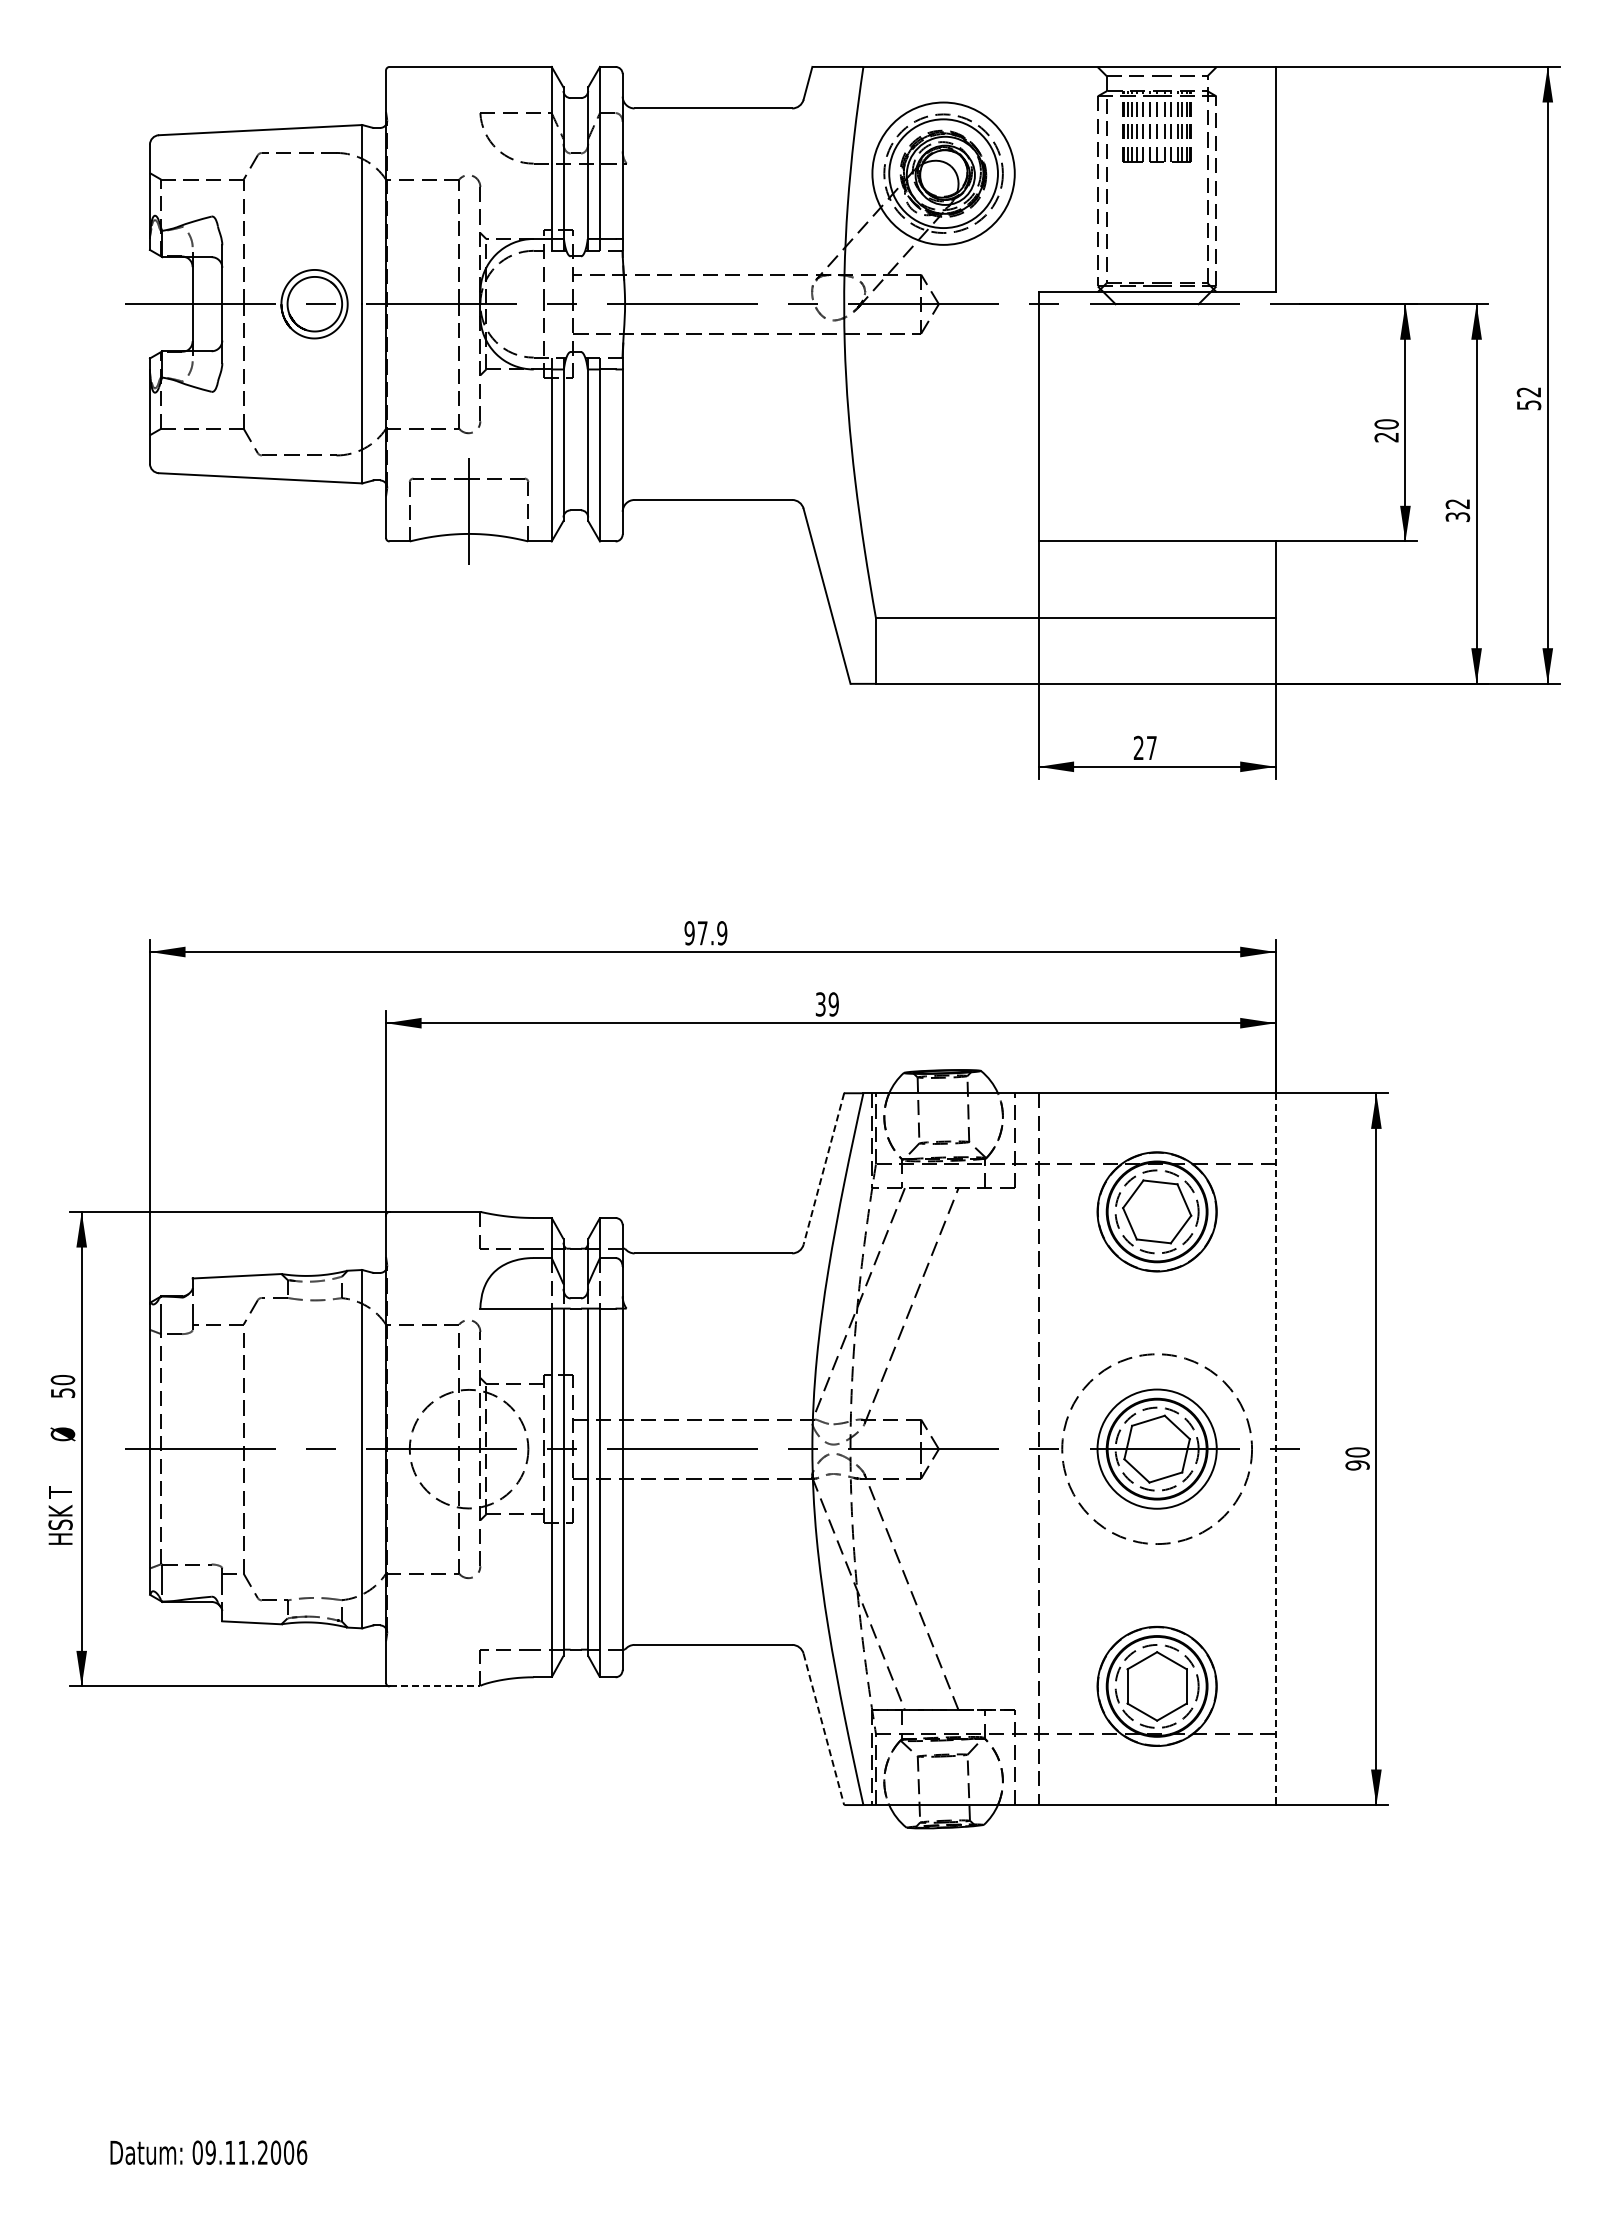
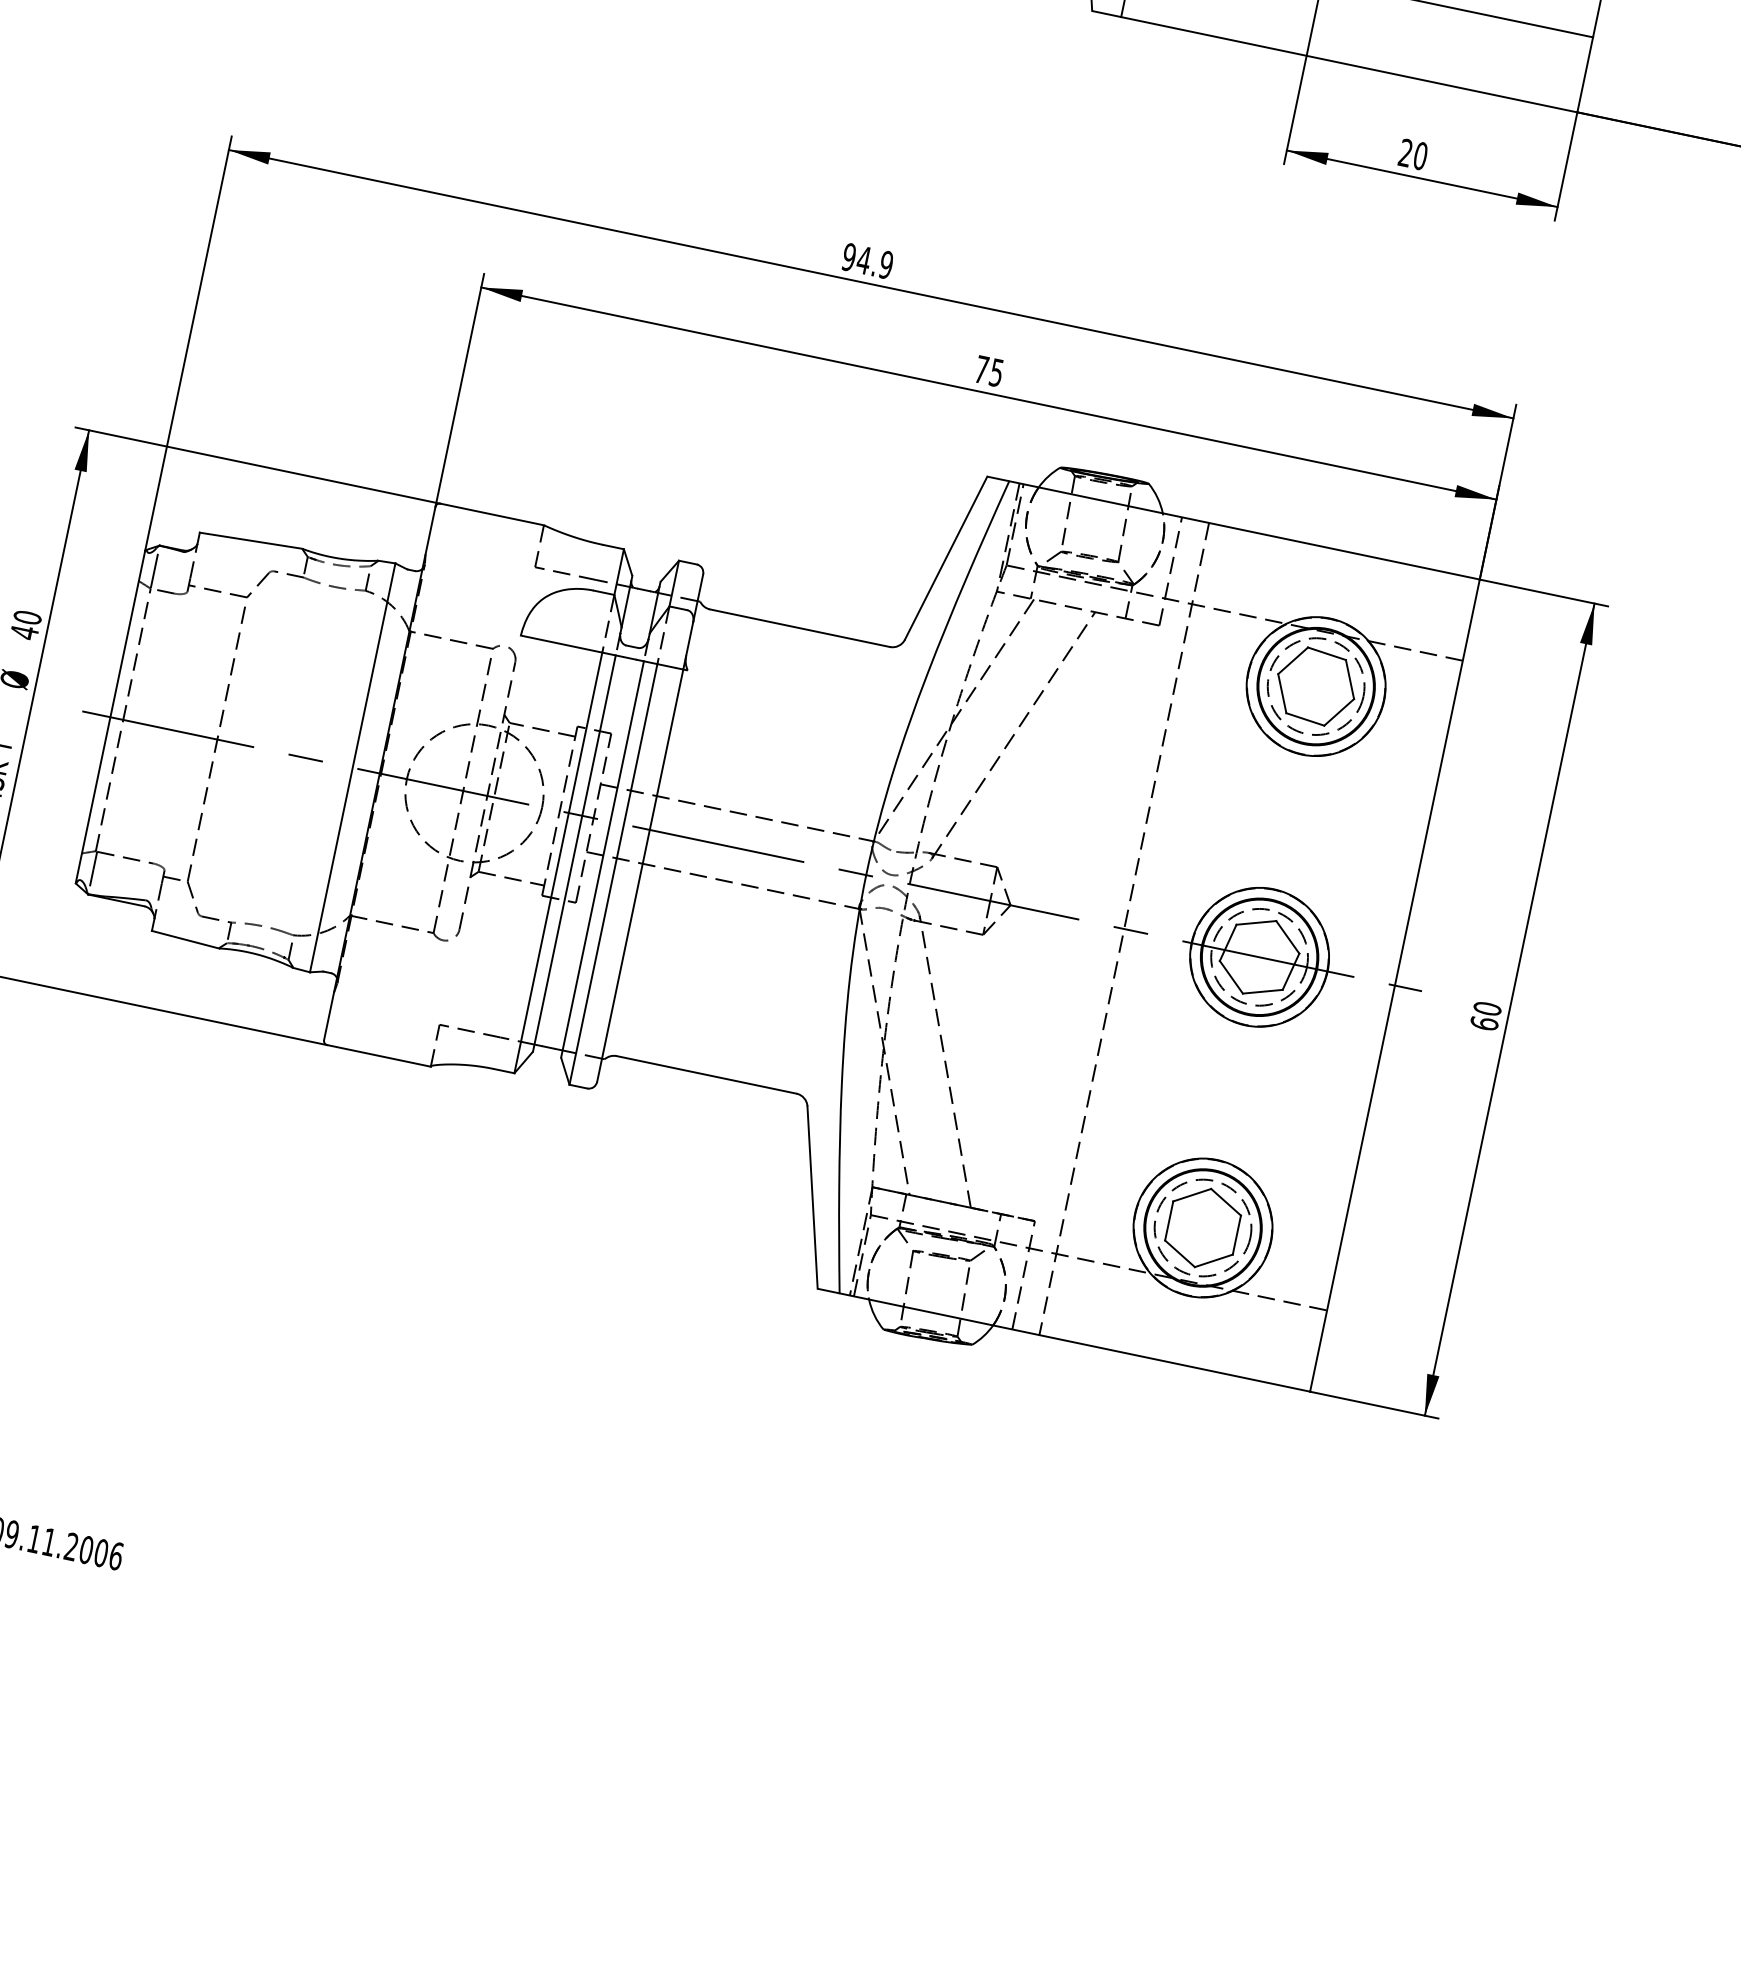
text: (1151, 747) -> (1420, 155), 27 -> 20
text: (702, 933) -> (863, 260), 97.9 -> 94.9
text: (826, 1004) -> (988, 371), 39 -> 75
line: (823, 1169) -> (945, 558), dashed -> solid
text: (63, 1392) -> (25, 631), 50 -> 40
circle: (1156, 1448) -> (1259, 956), size x0.62
line: (1275, 1449) -> (1394, 985), dashed -> solid
text: (1357, 1465) -> (1484, 1023), 90 -> 60
line: (435, 1686) -> (379, 1056), dashed -> solid
line: (824, 1729) -> (813, 1197), dashed -> solid

